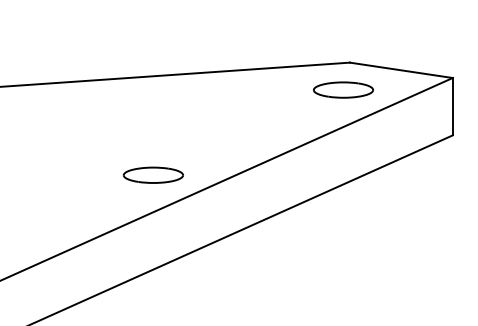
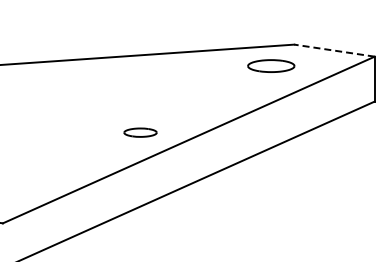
line: (401, 70) -> (334, 50), solid -> dashed
part: (343, 89) -> (271, 65), moved
part: (153, 174) -> (140, 132), size x0.7

